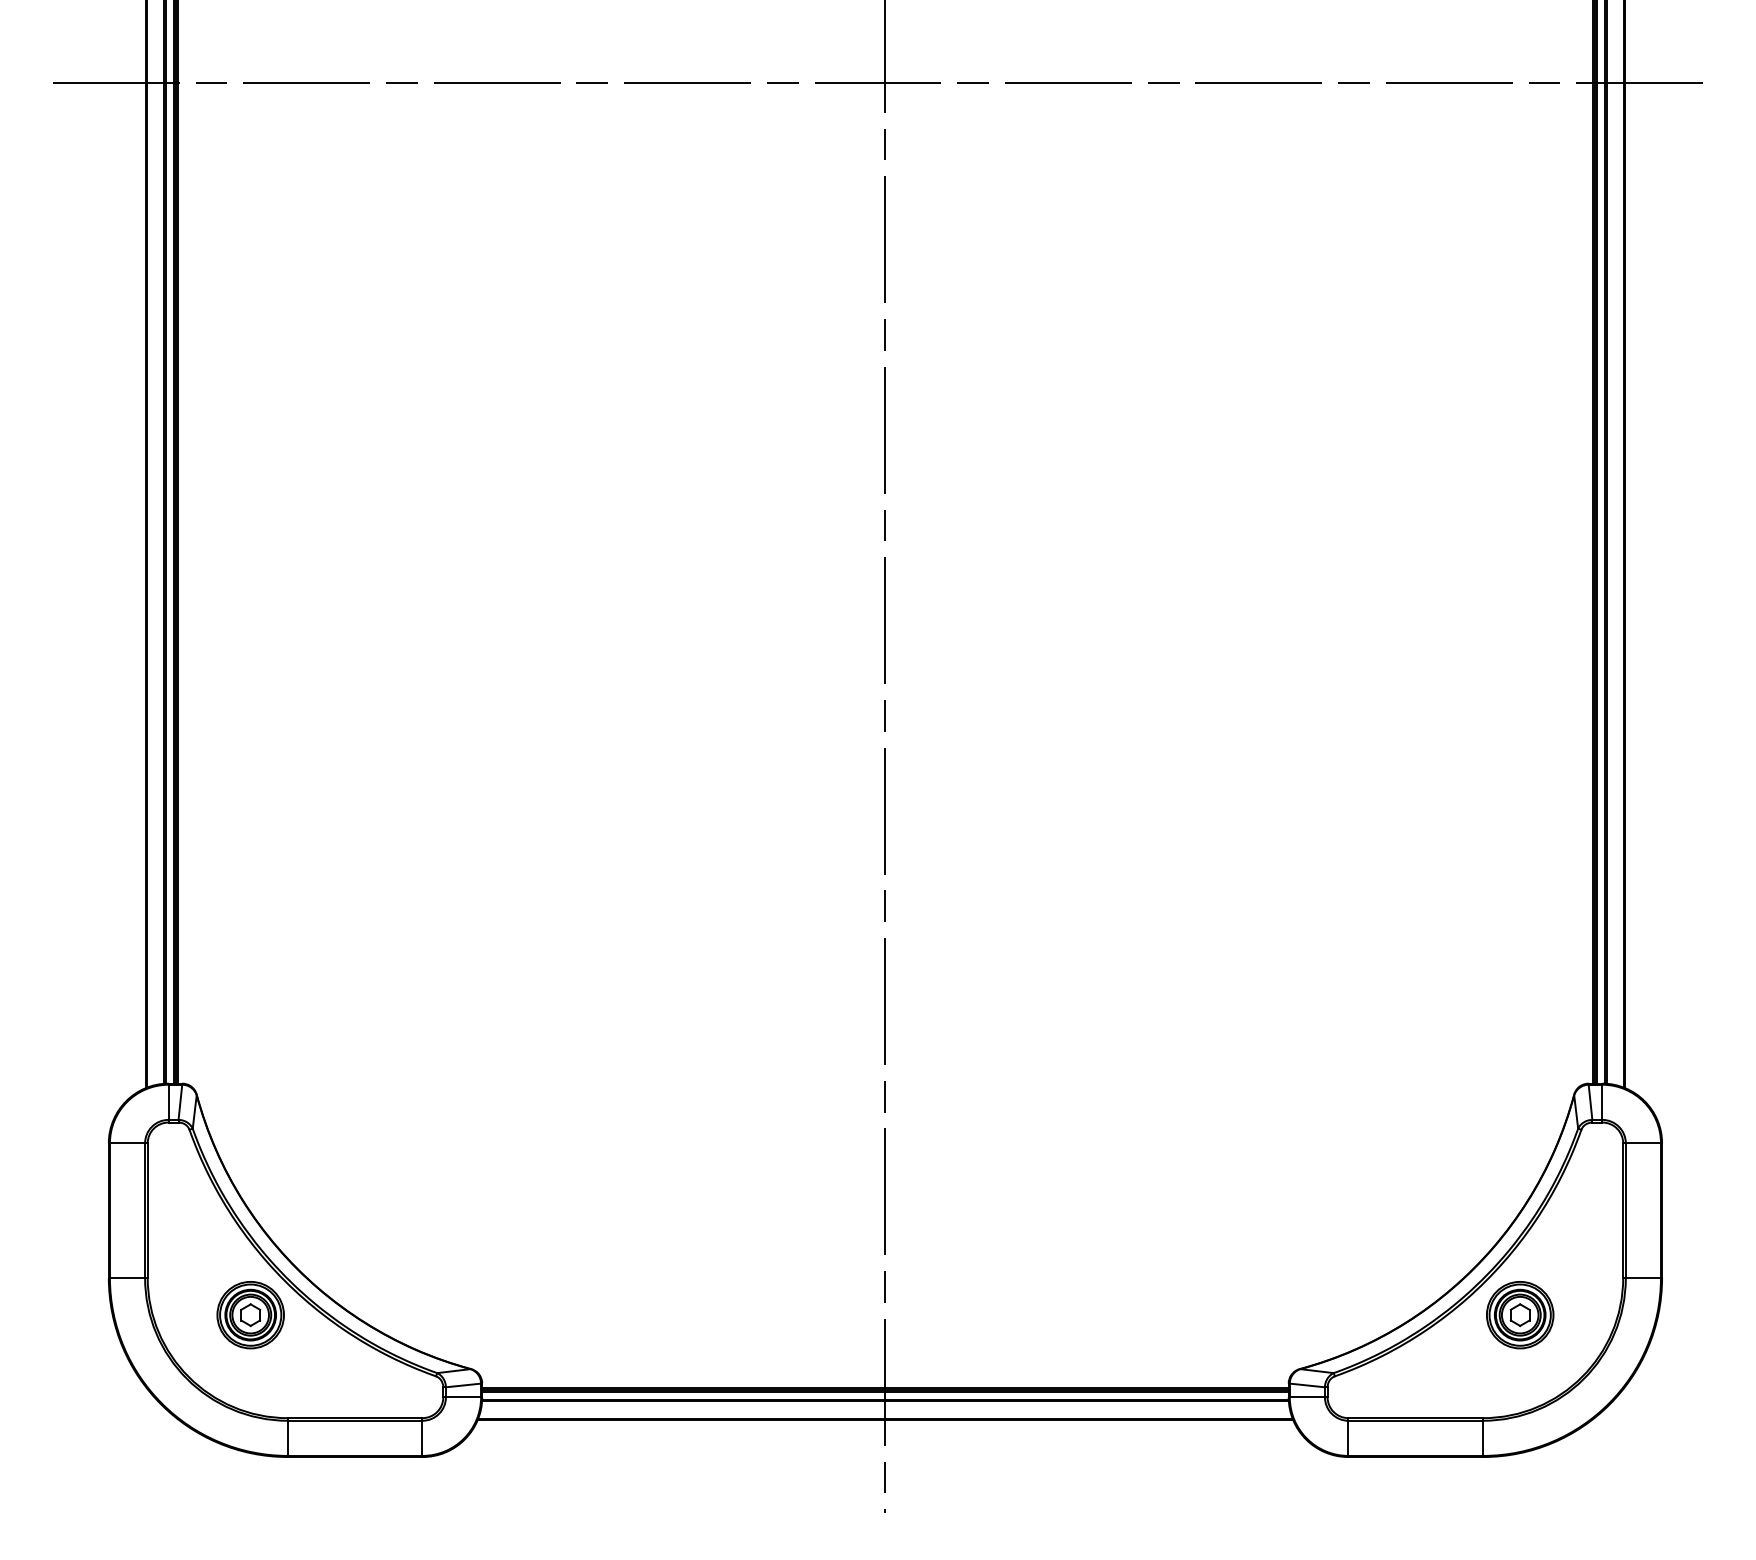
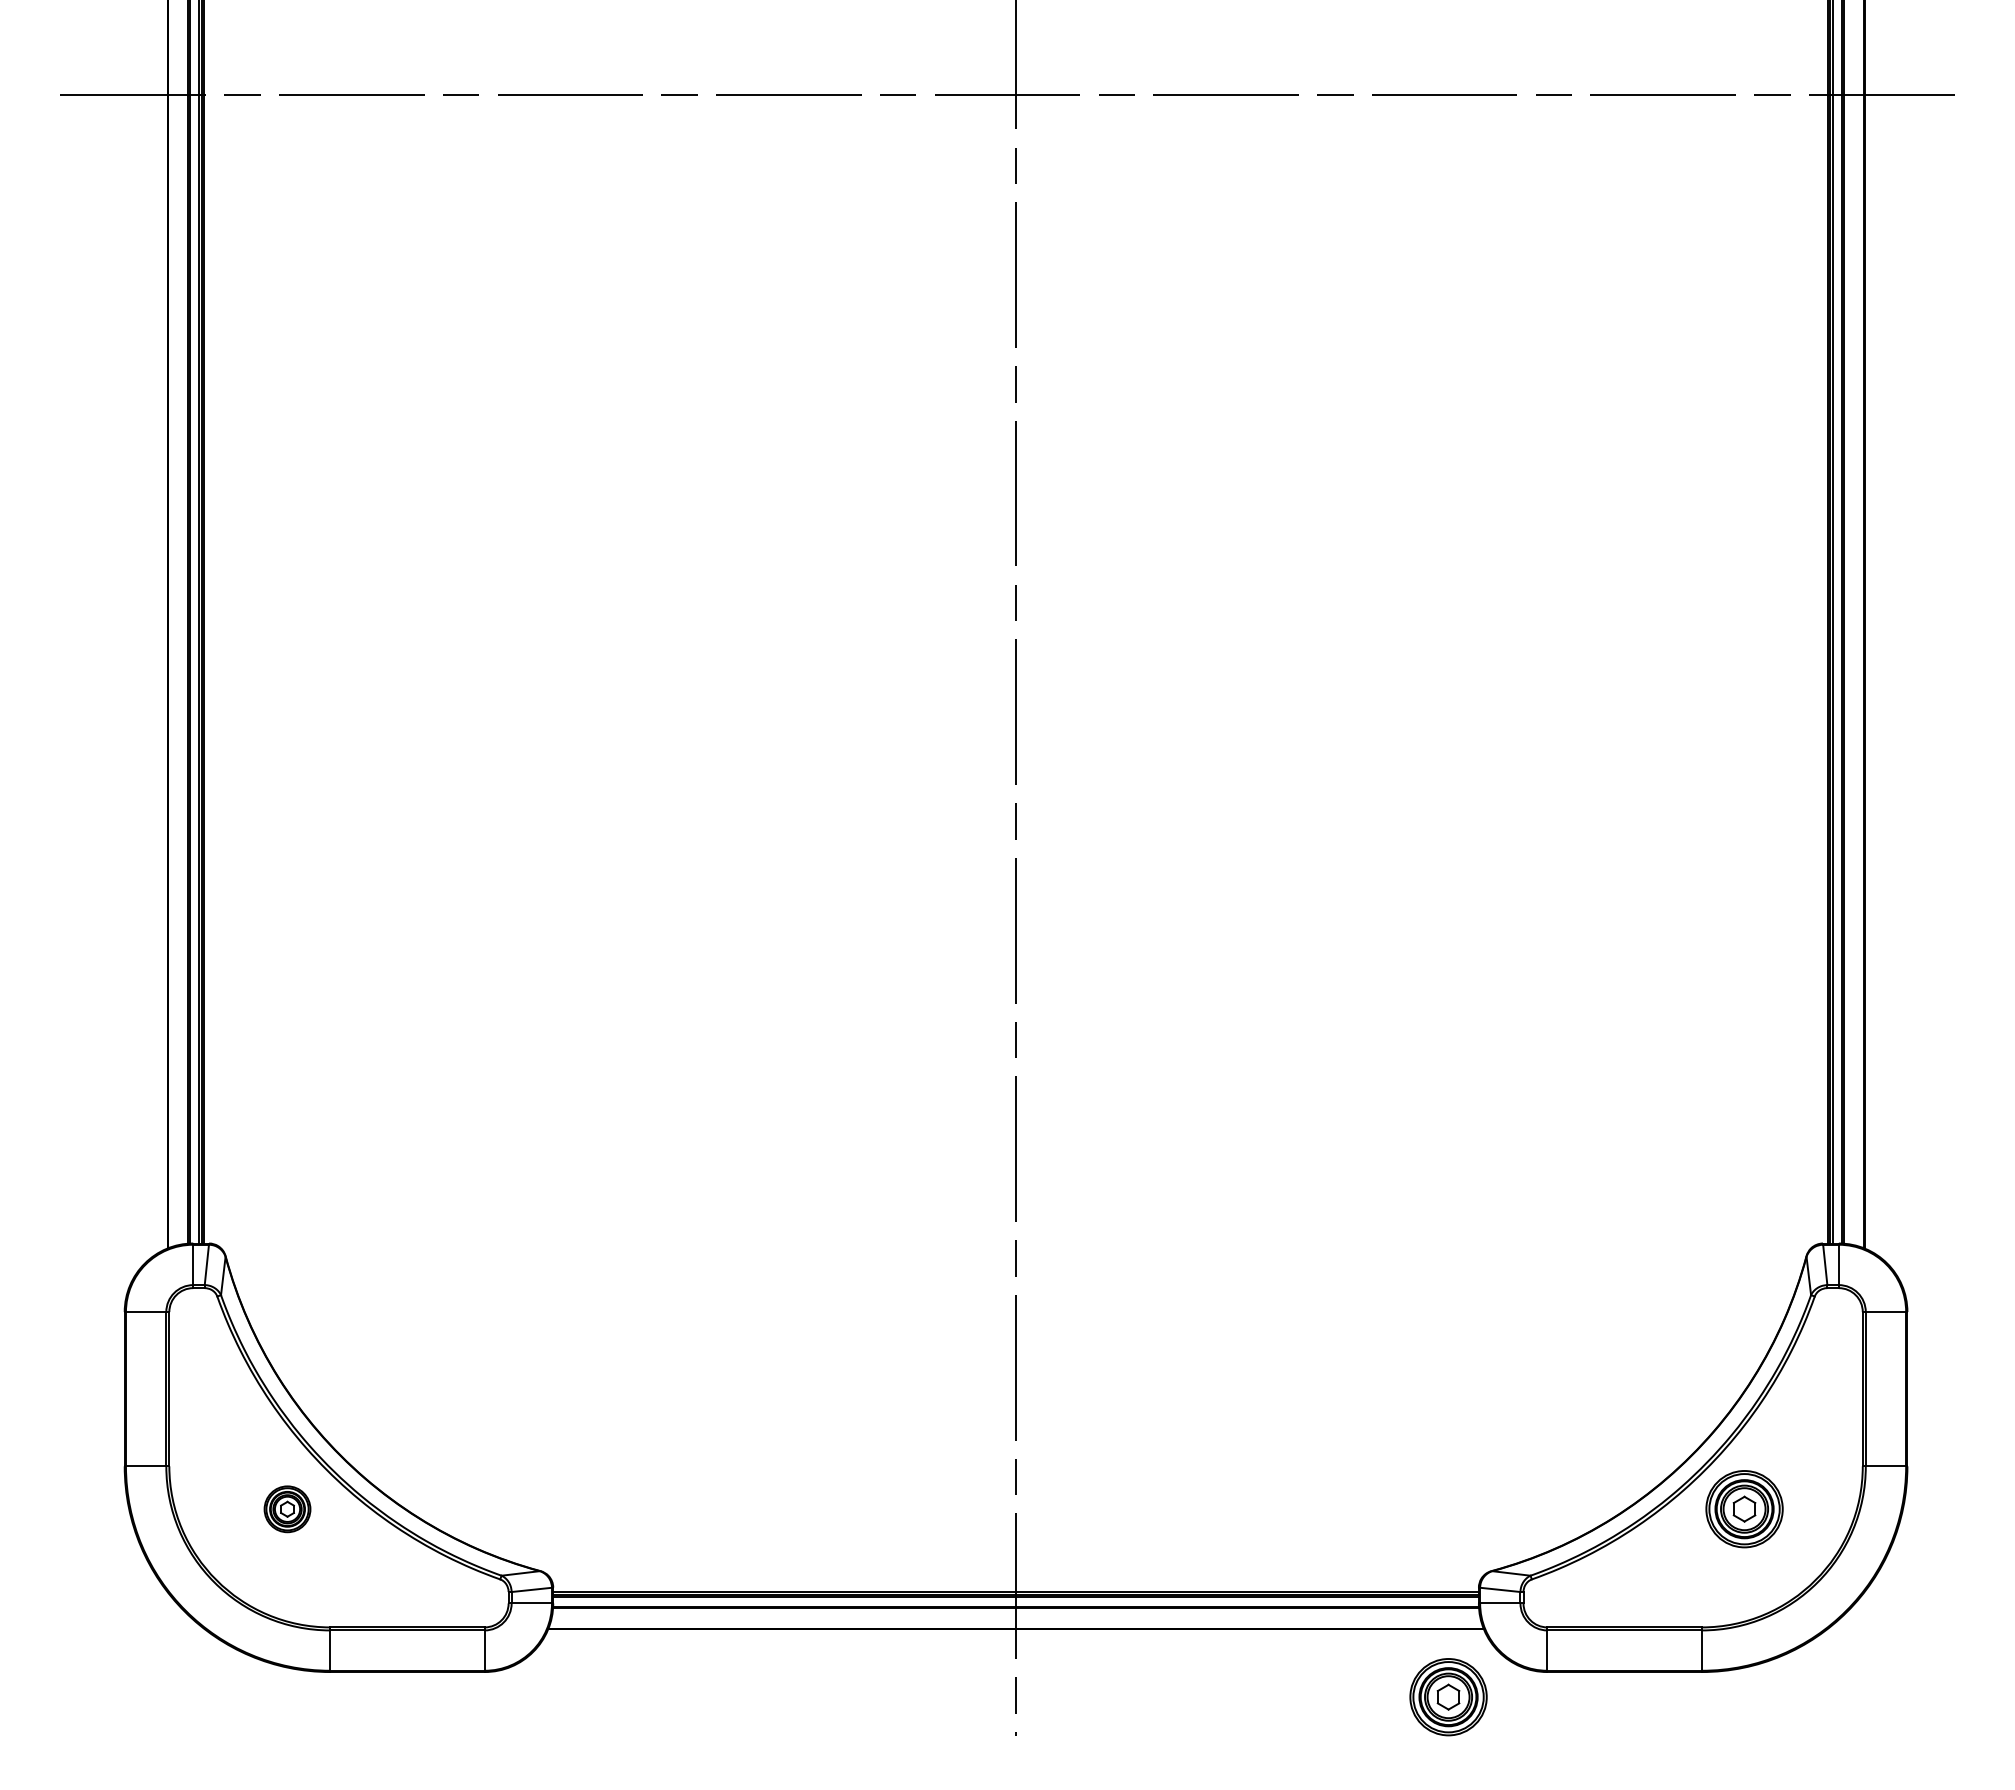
part: (250, 1315) -> (287, 1509), size x0.6
part: (1262, 1479) -> (1448, 1697), added

